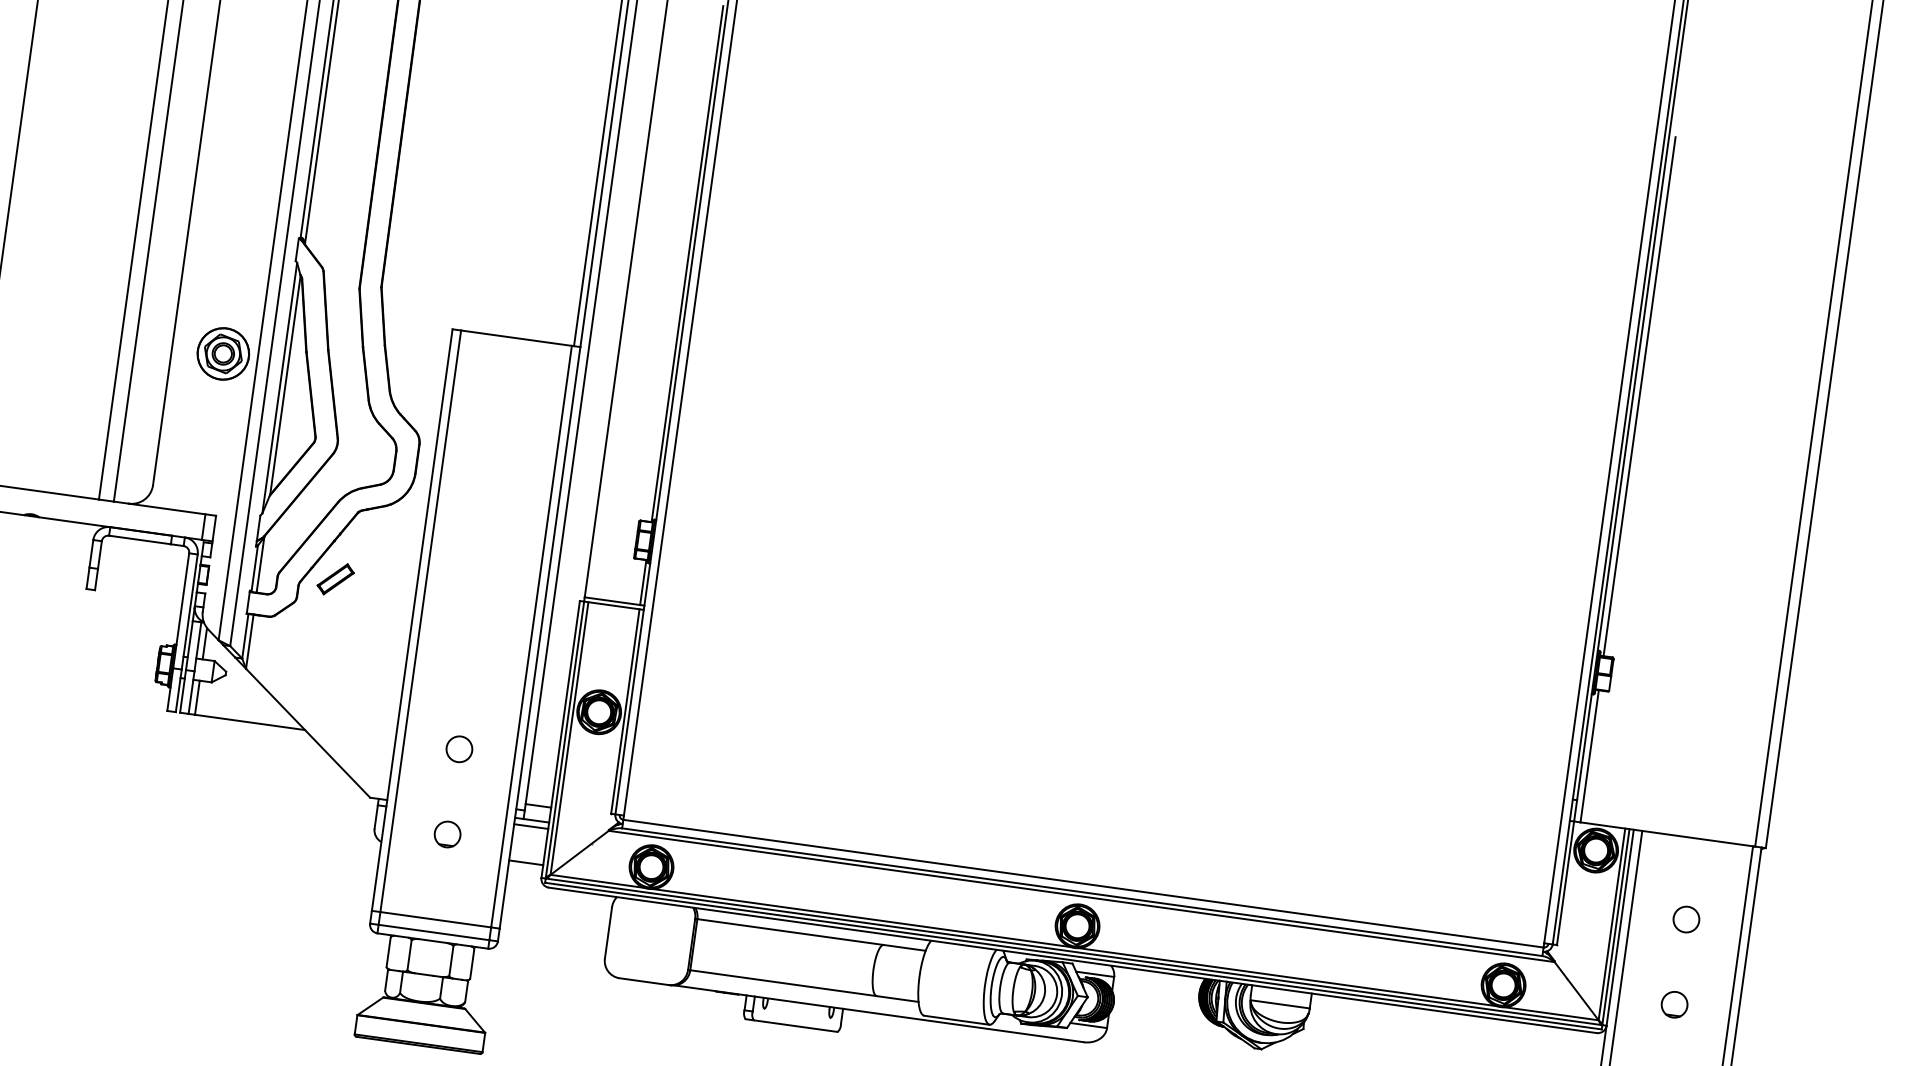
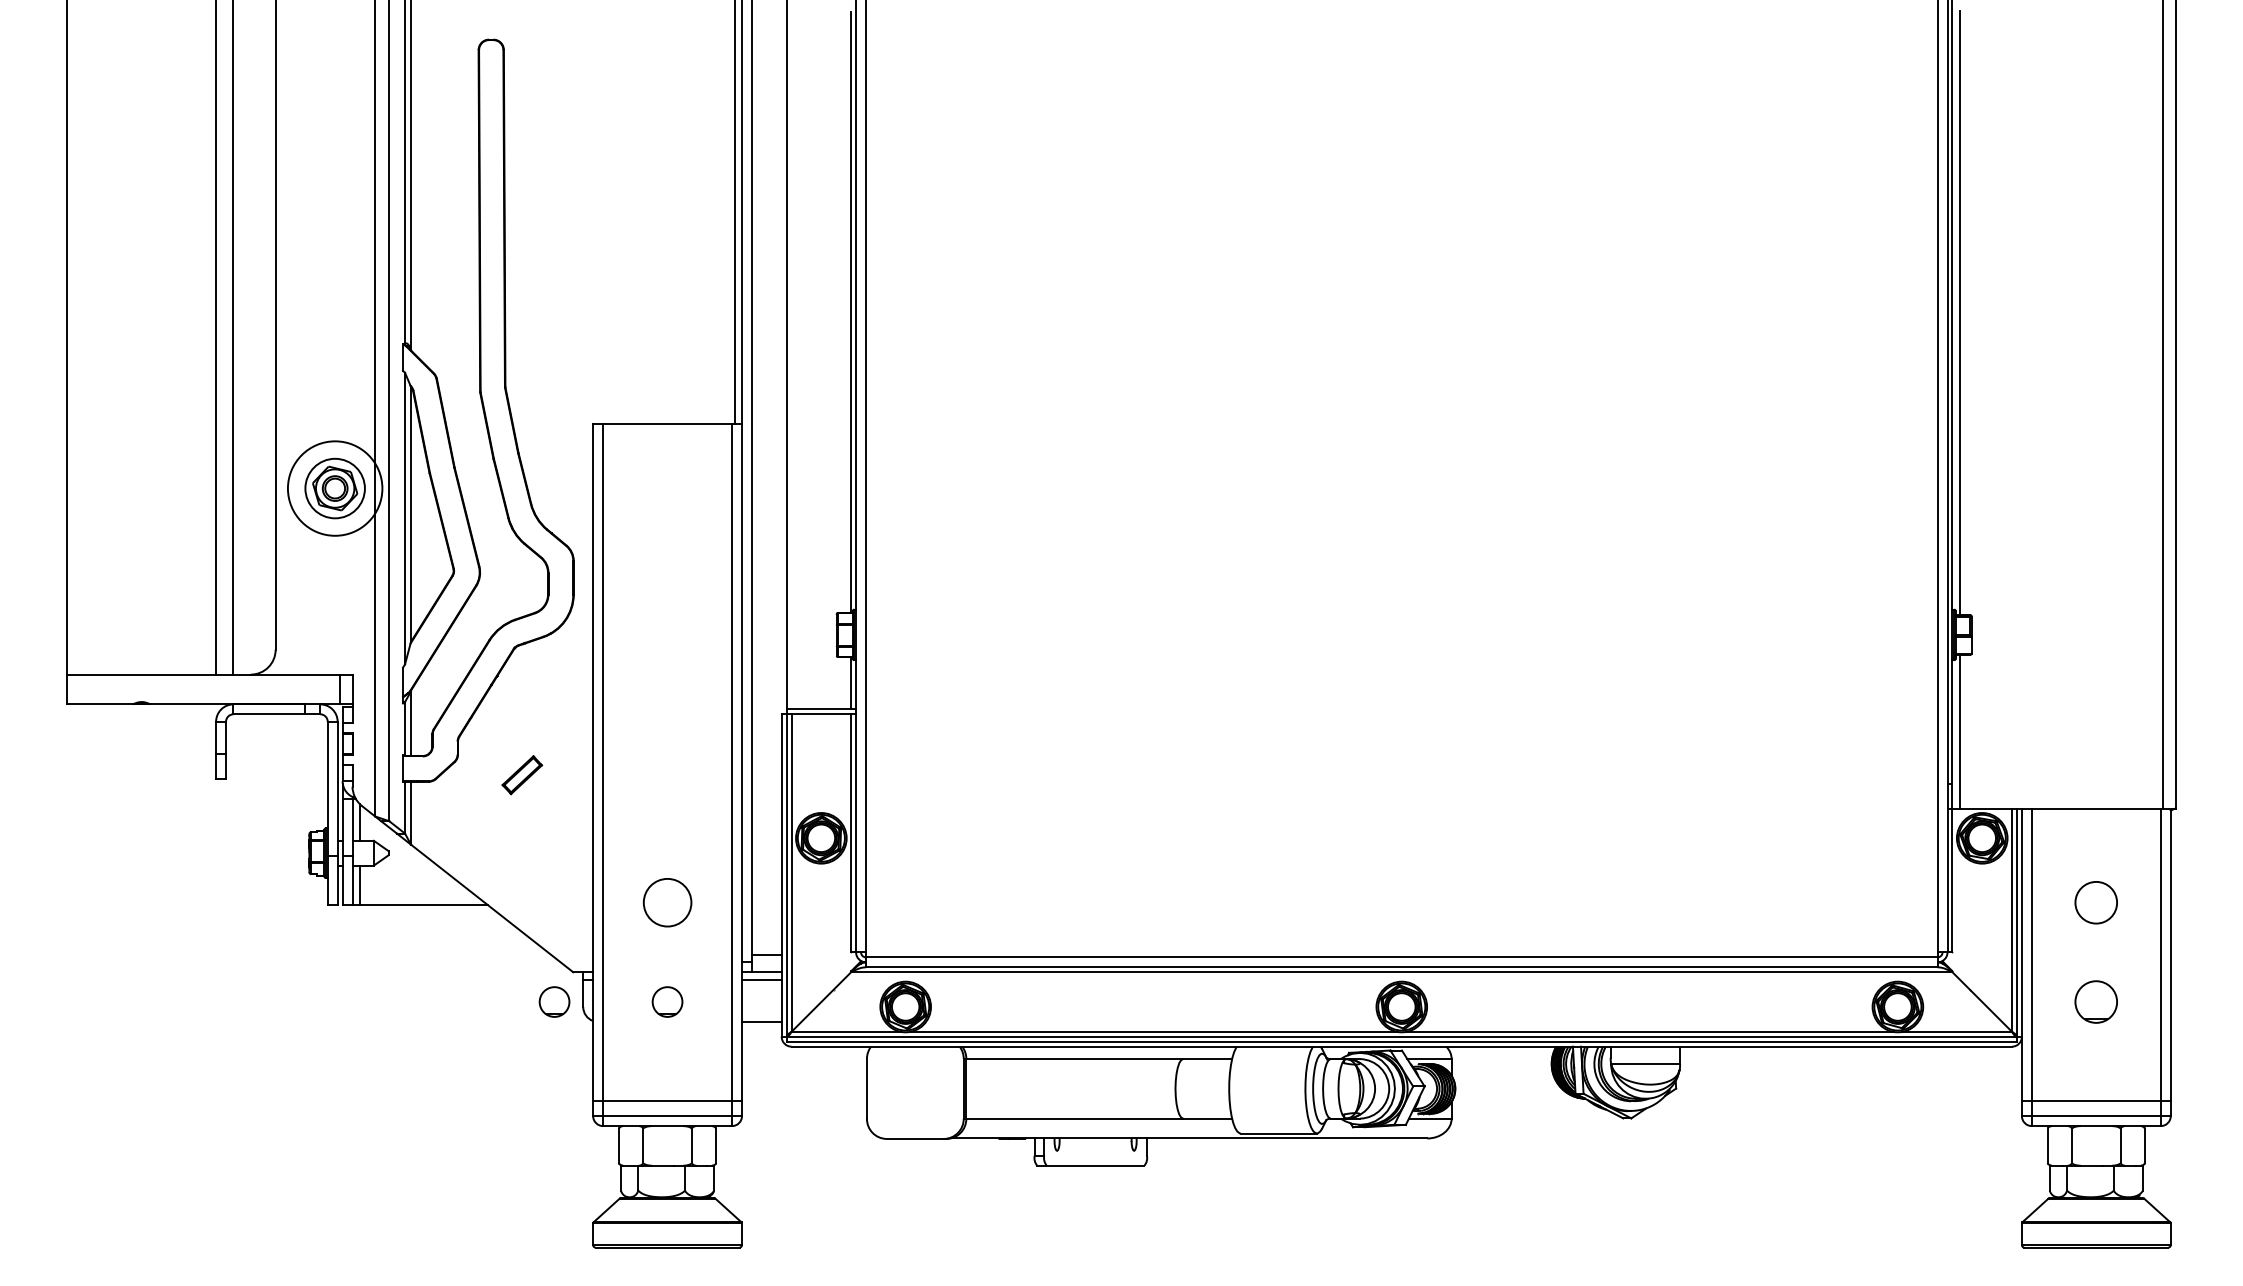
circle: (222, 353) -> (334, 488), size x1.6
part: (335, 579) -> (522, 775), moved
circle: (459, 749) -> (667, 902), size x1.6
part: (350, 820) -> (554, 1001), added
circle: (1686, 919) -> (2096, 902), size x1.4
part: (1674, 1004) -> (2096, 1001), size x1.4

